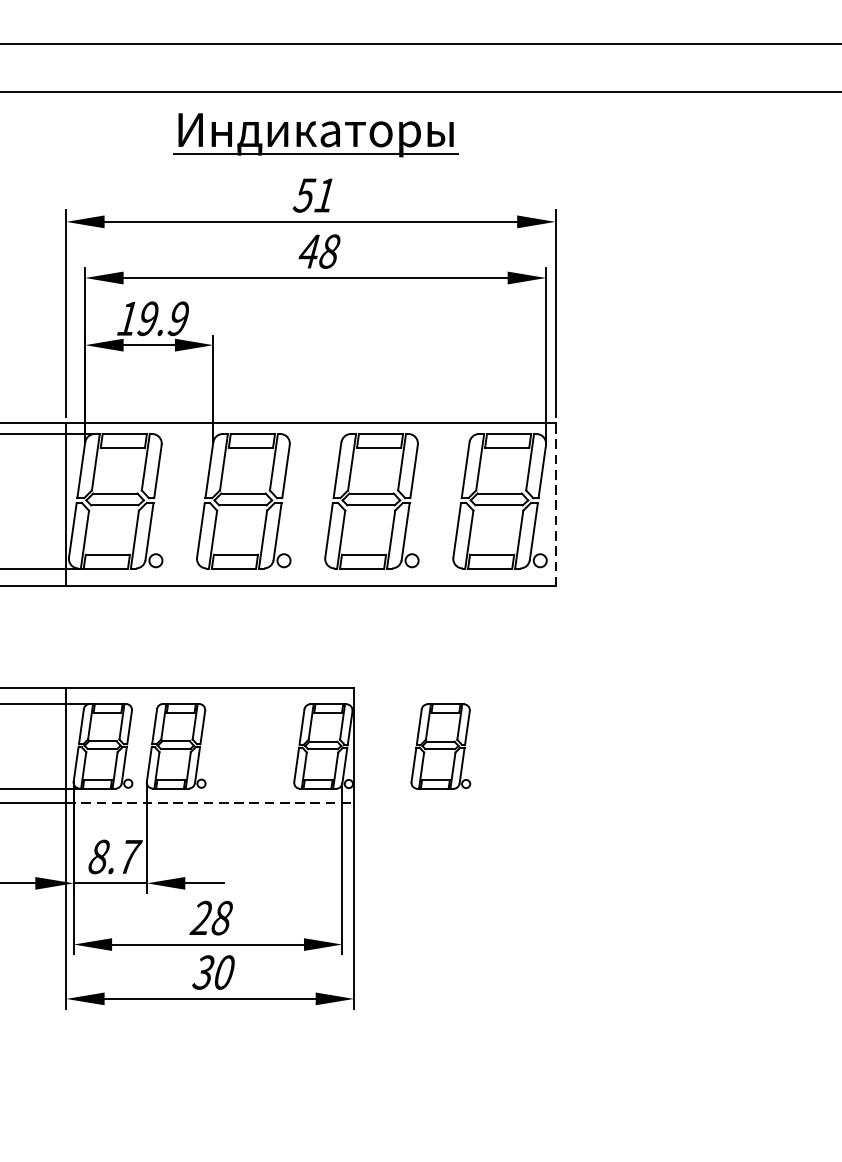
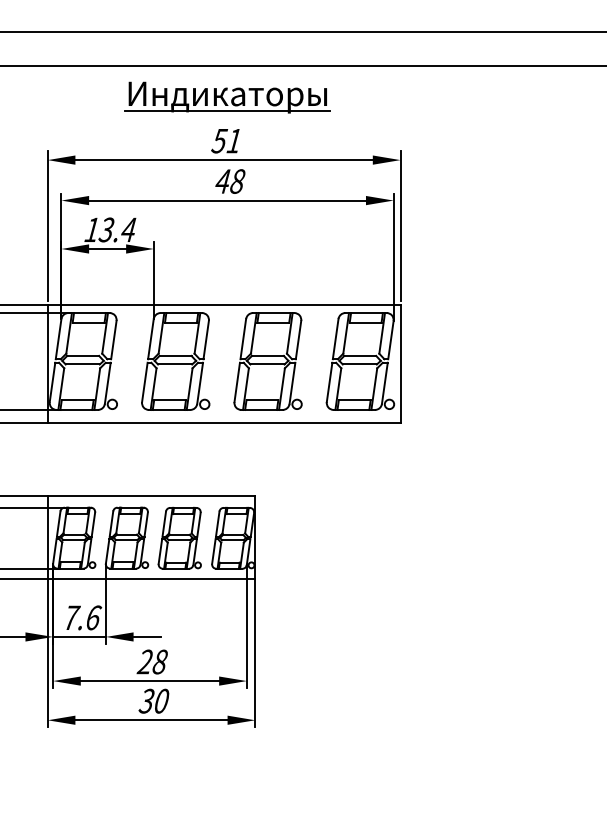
text: (162, 318) -> (117, 229), 19.9 -> 13.4
line: (555, 505) -> (400, 364), dashed -> solid
part: (440, 745) -> (179, 537), moved
line: (210, 803) -> (151, 579), dashed -> solid
text: (114, 856) -> (82, 617), 8.7 -> 7.6

